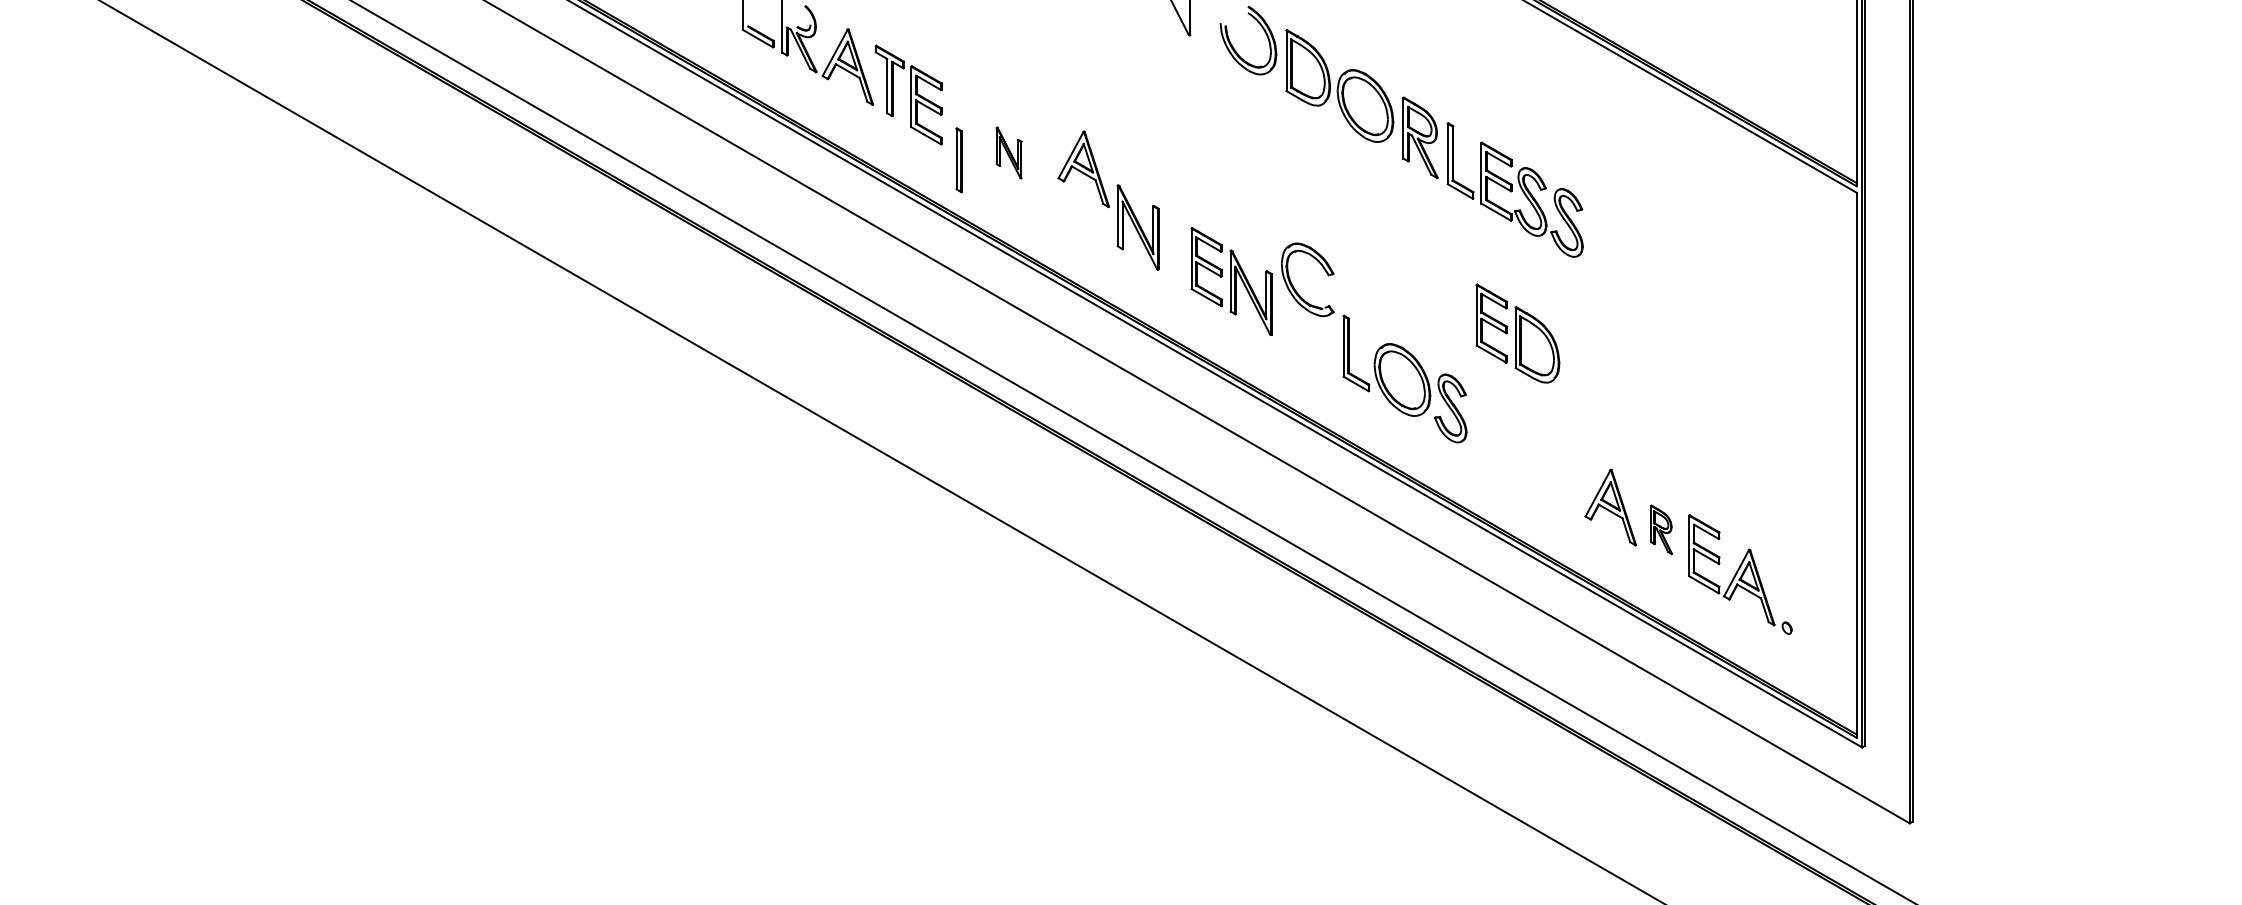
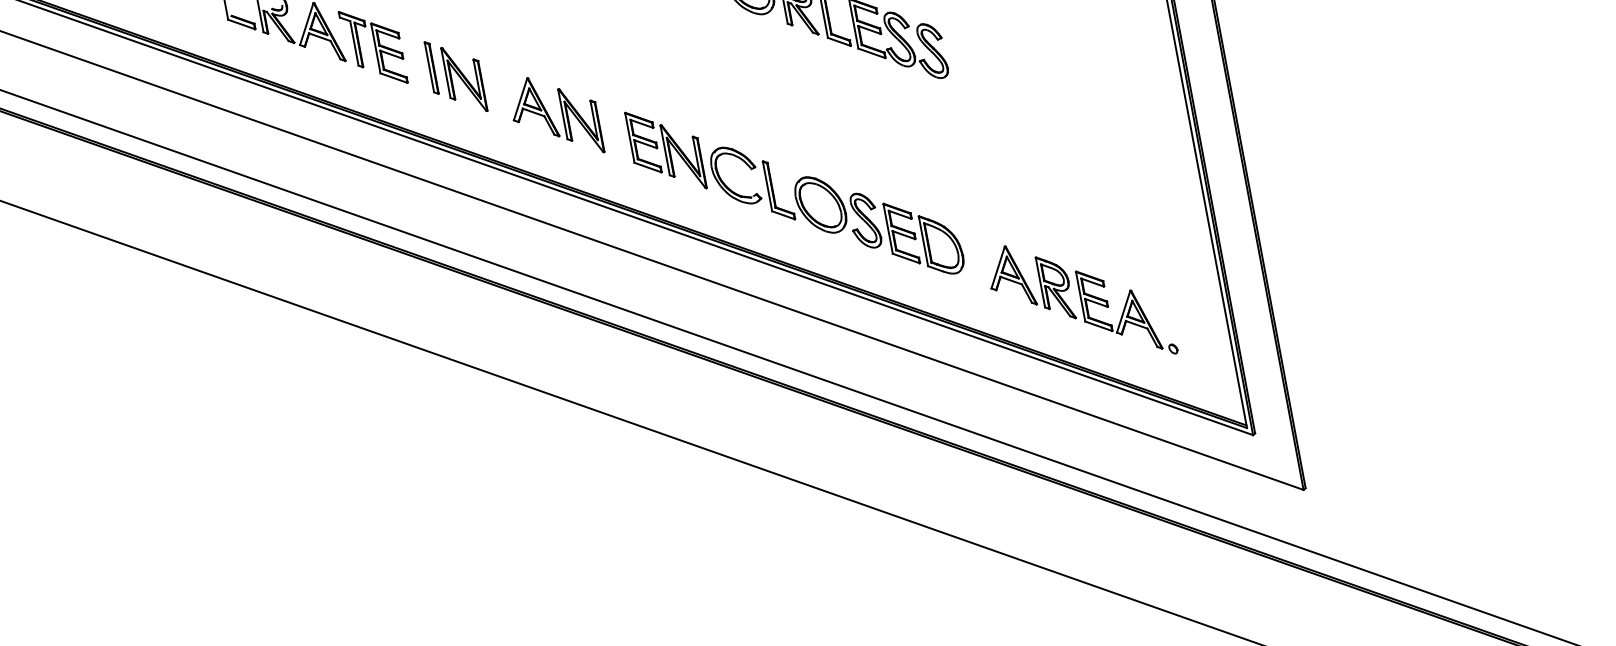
part: (1008, 152) -> (463, 79), size x1.67
part: (958, 160) -> (431, 68), moved
part: (1083, 169) -> (532, 109), moved
part: (1293, 285) -> (724, 182), moved
part: (1517, 333) -> (924, 237), moved
part: (1661, 529) -> (1055, 287), size x1.67

